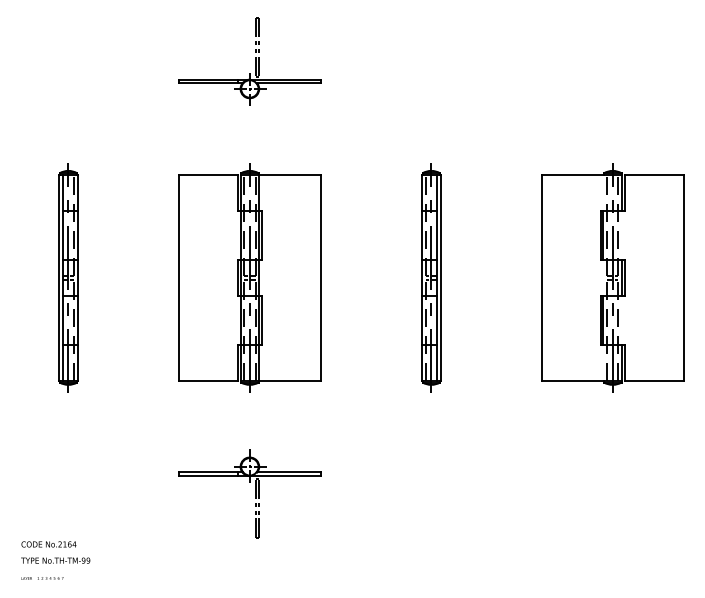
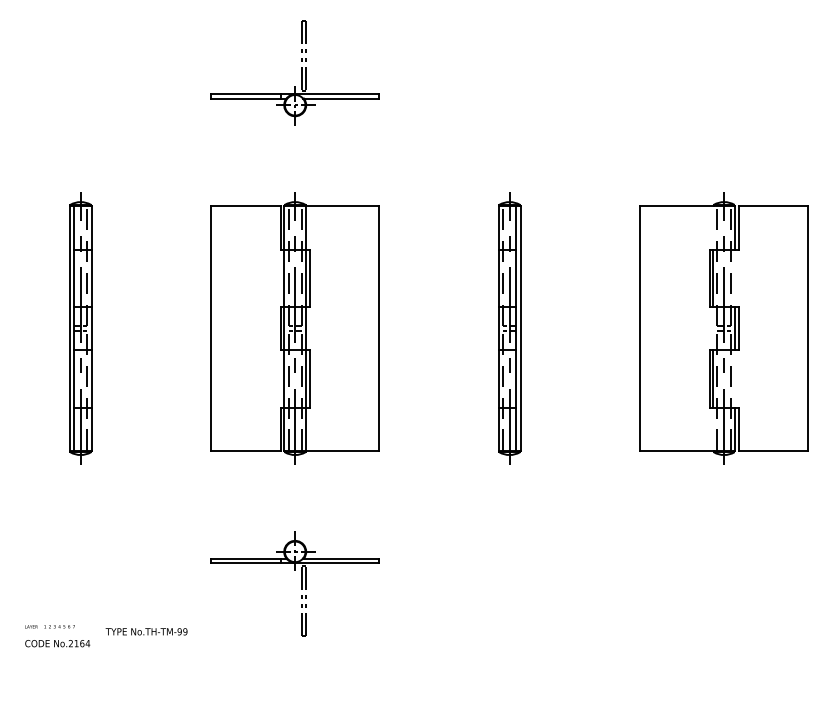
text: (55, 560) -> (146, 631), moved
text: (42, 578) -> (49, 626), moved

